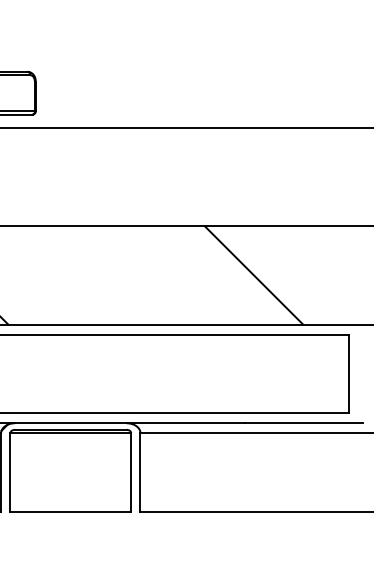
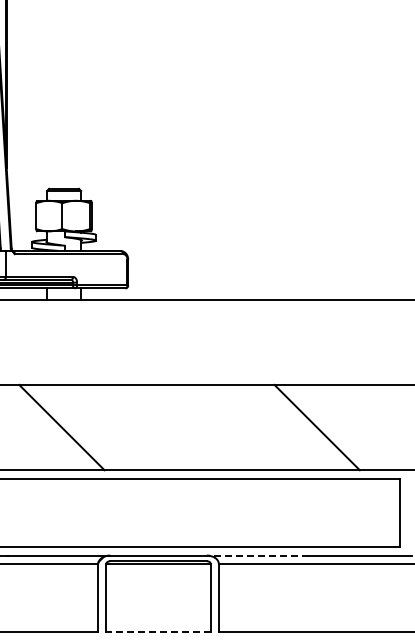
line: (185, 423) -> (257, 555), solid -> dashed
line: (70, 512) -> (158, 632), solid -> dashed

